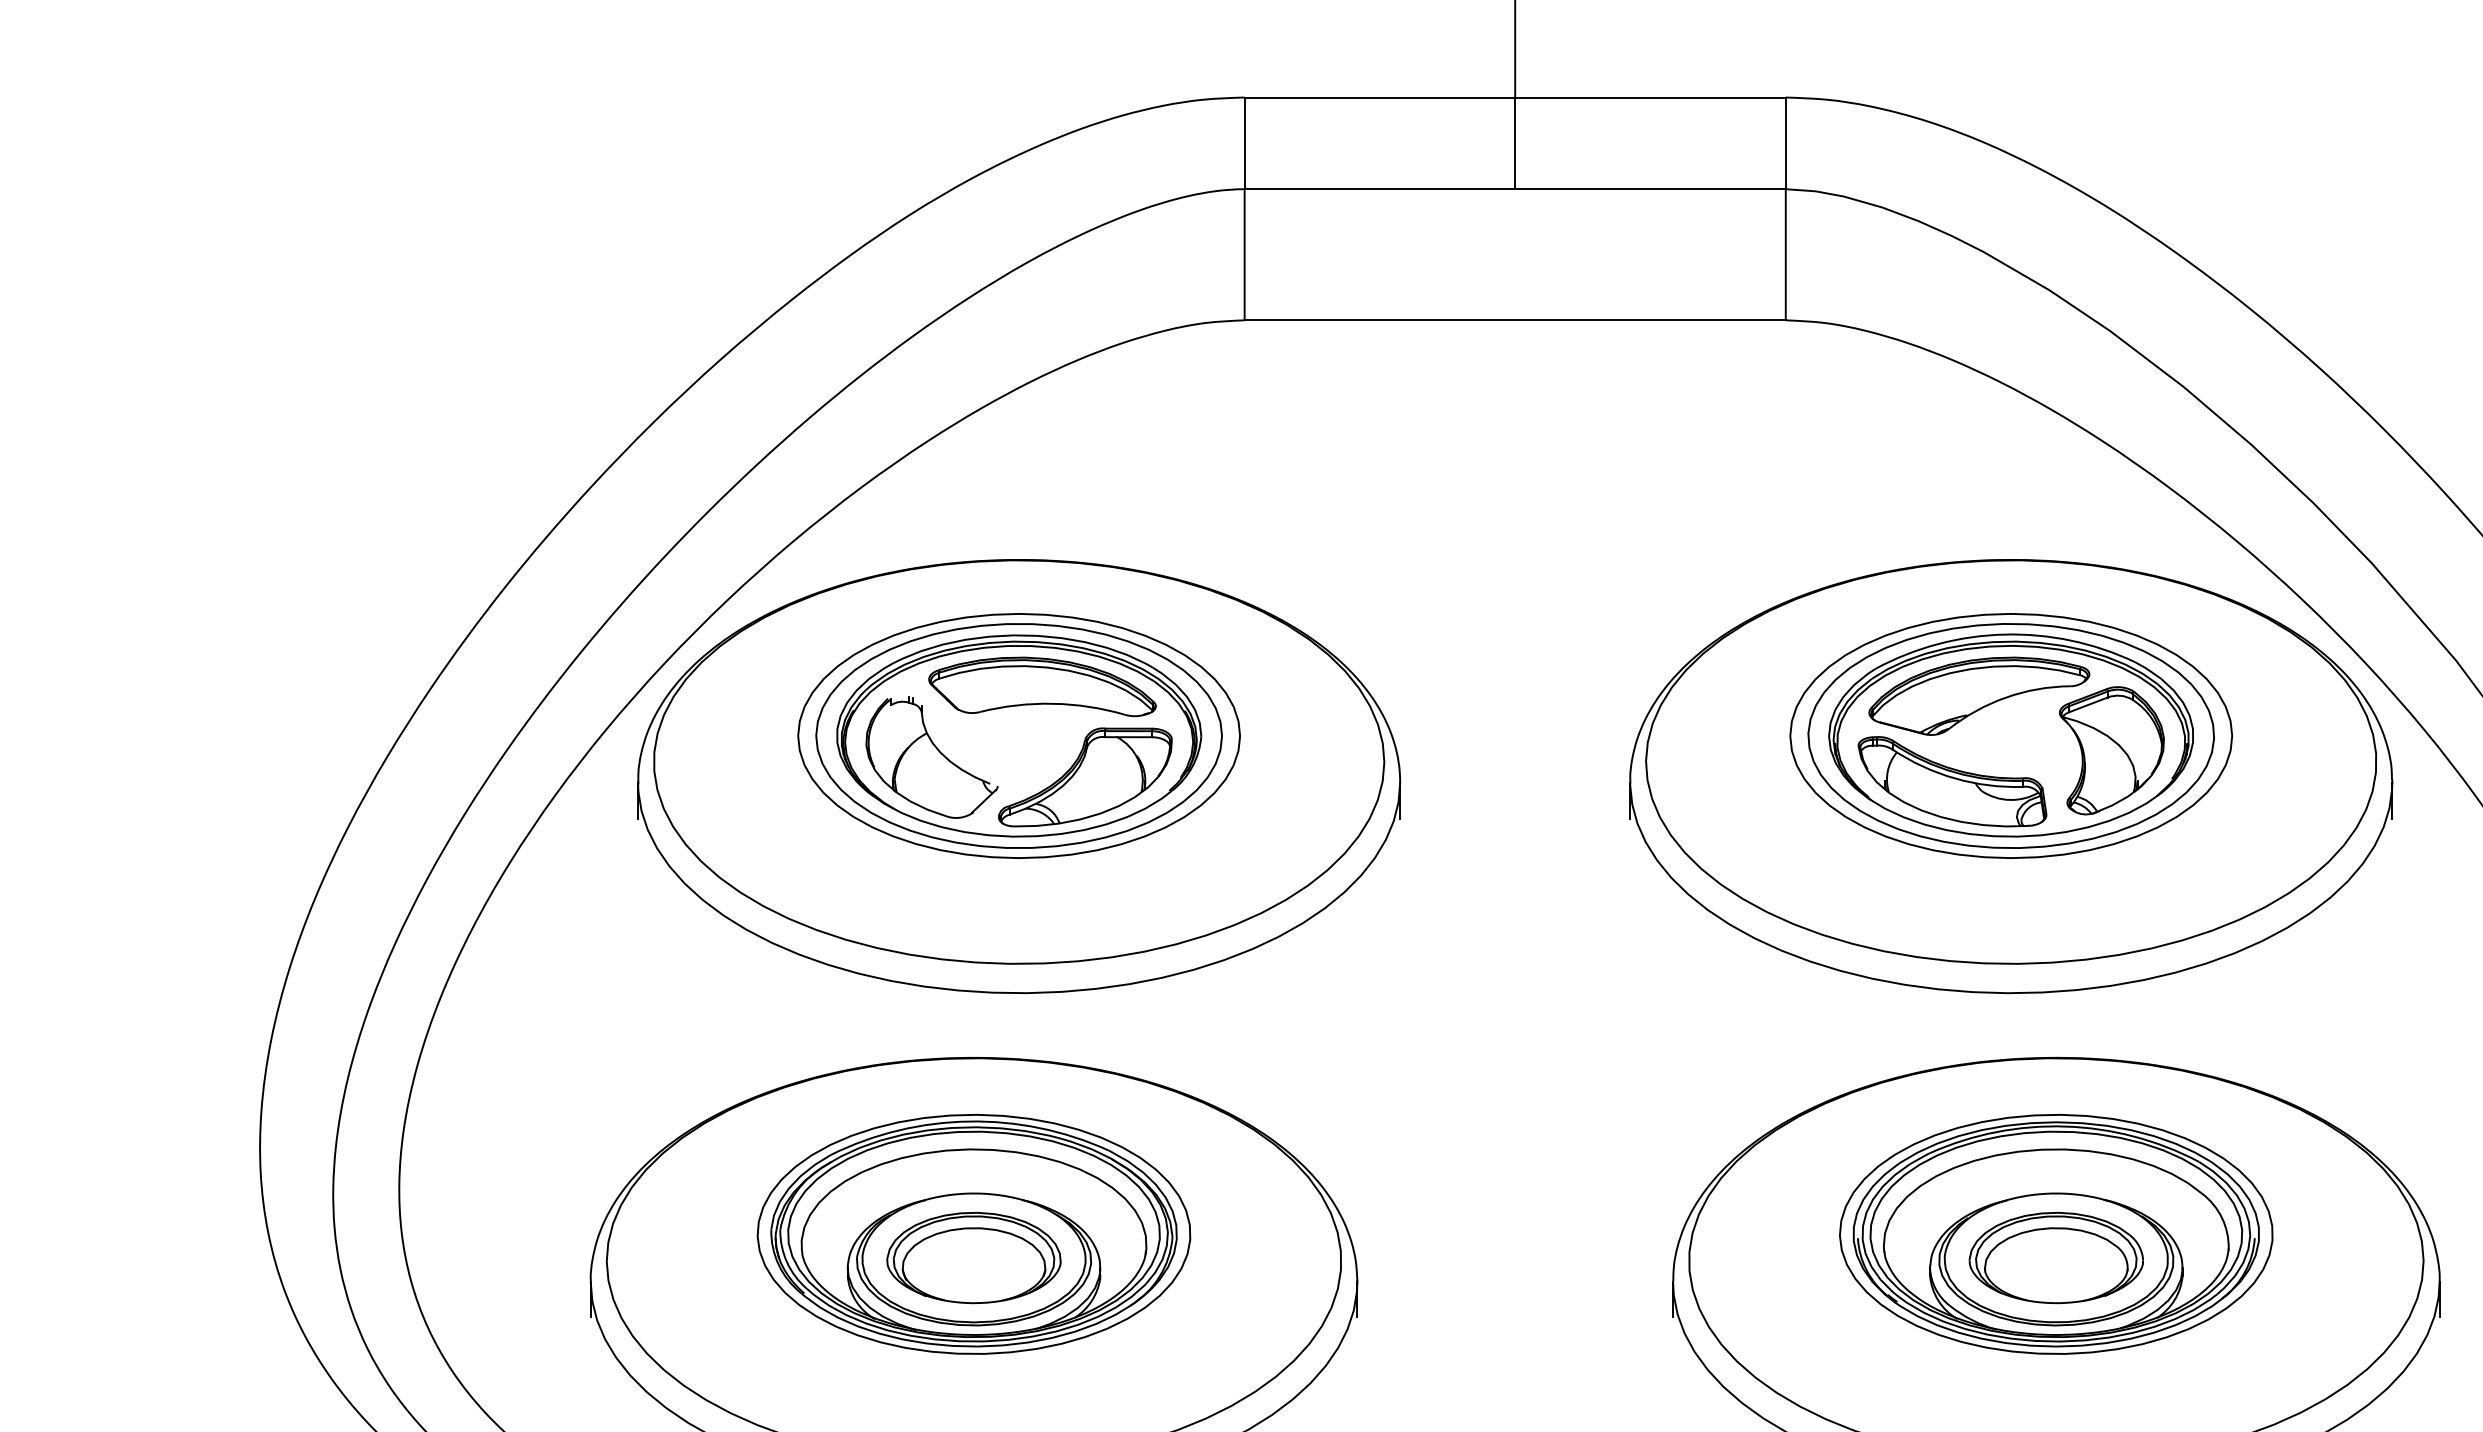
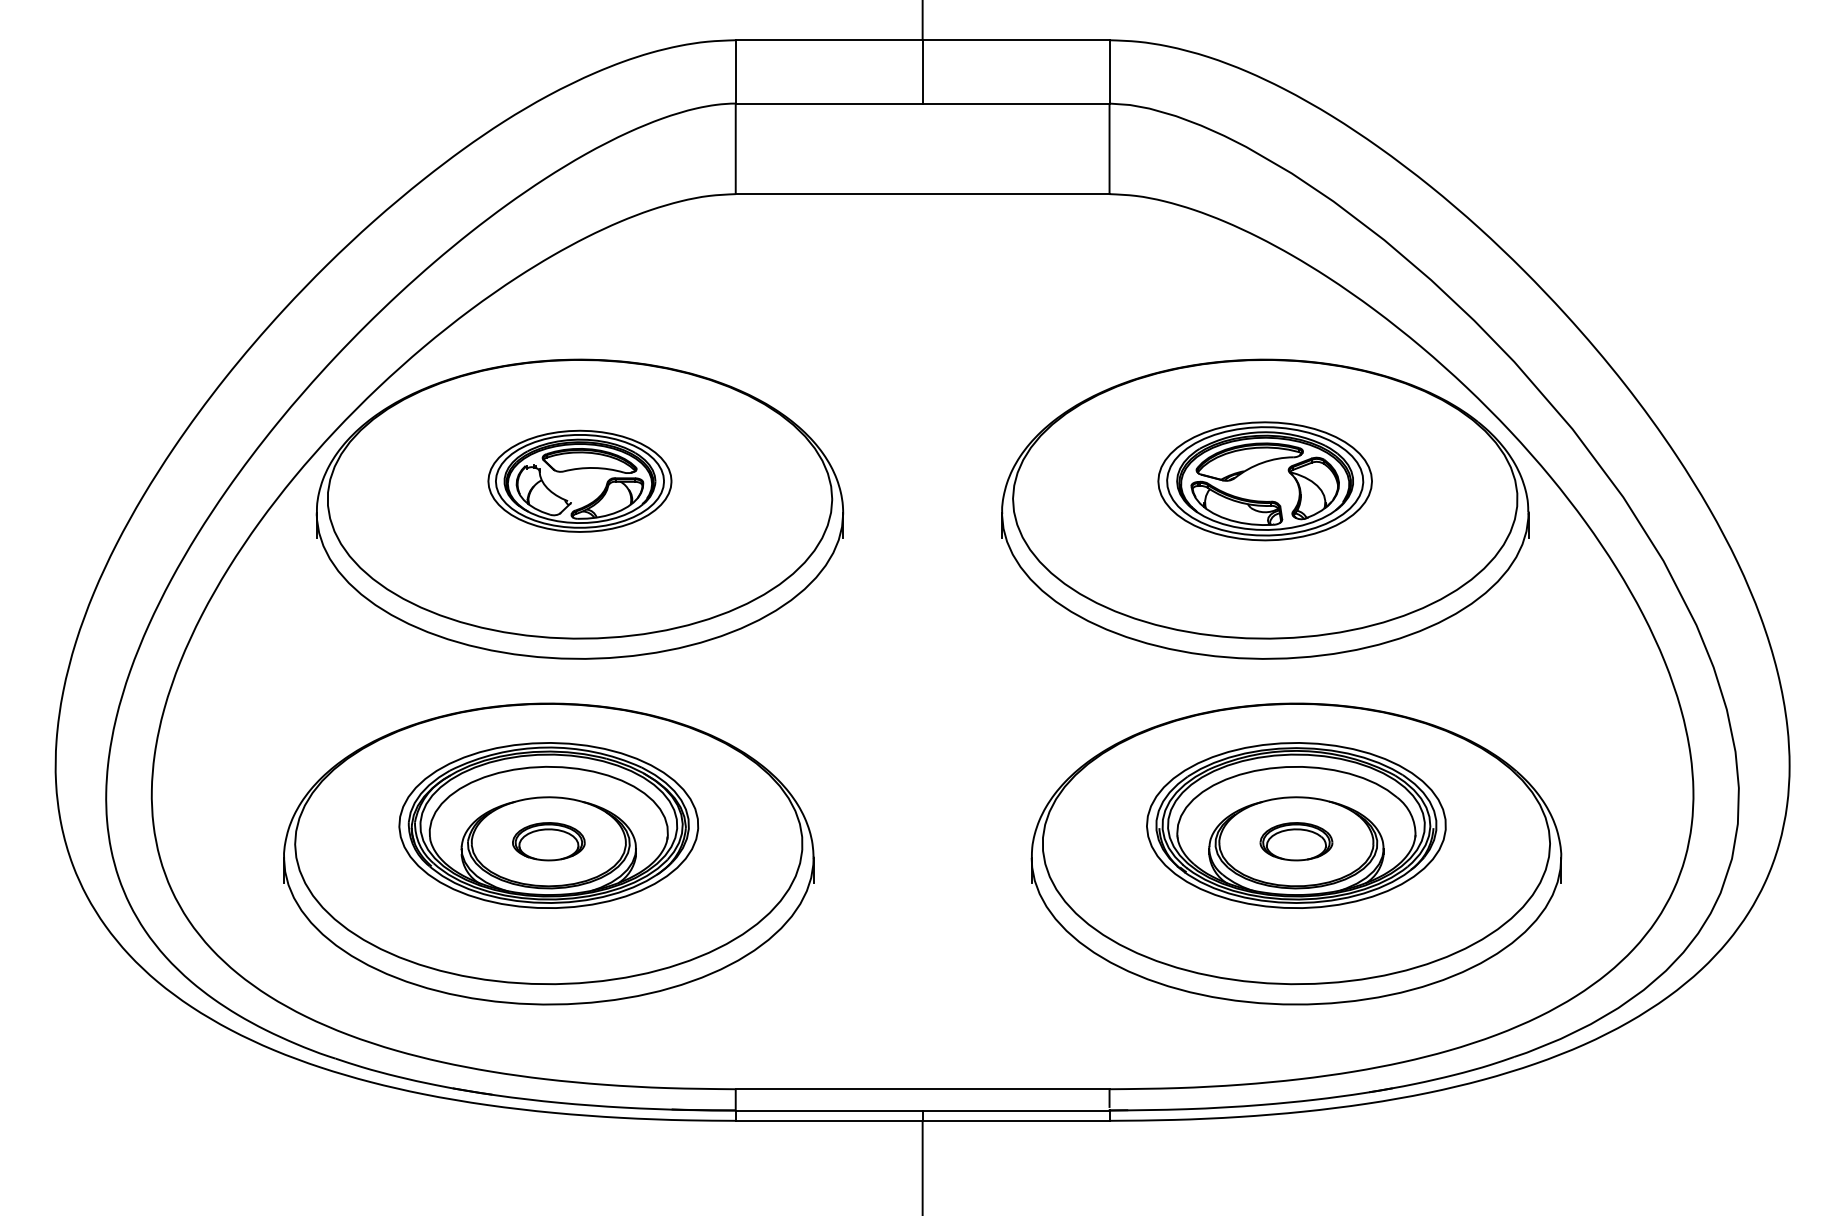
part: (1018, 736) -> (579, 481), size x0.6
part: (2010, 736) -> (1264, 481), size x0.7
part: (973, 1257) -> (548, 841), size x0.6
part: (2056, 1257) -> (1296, 841), size x0.6

